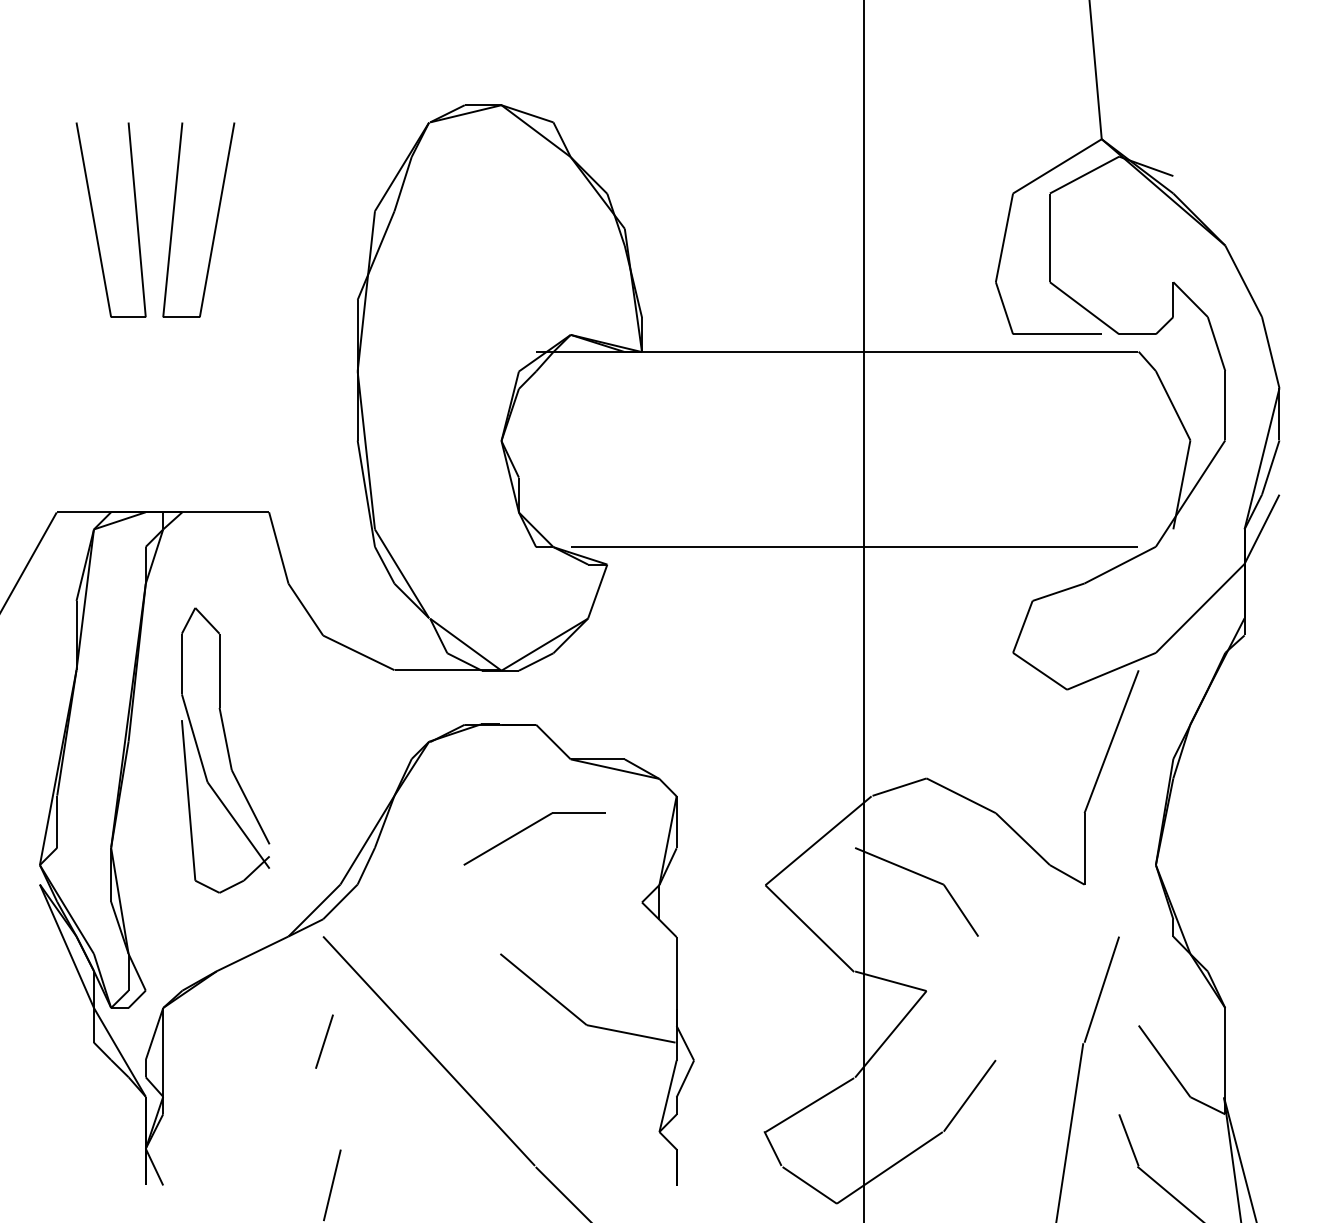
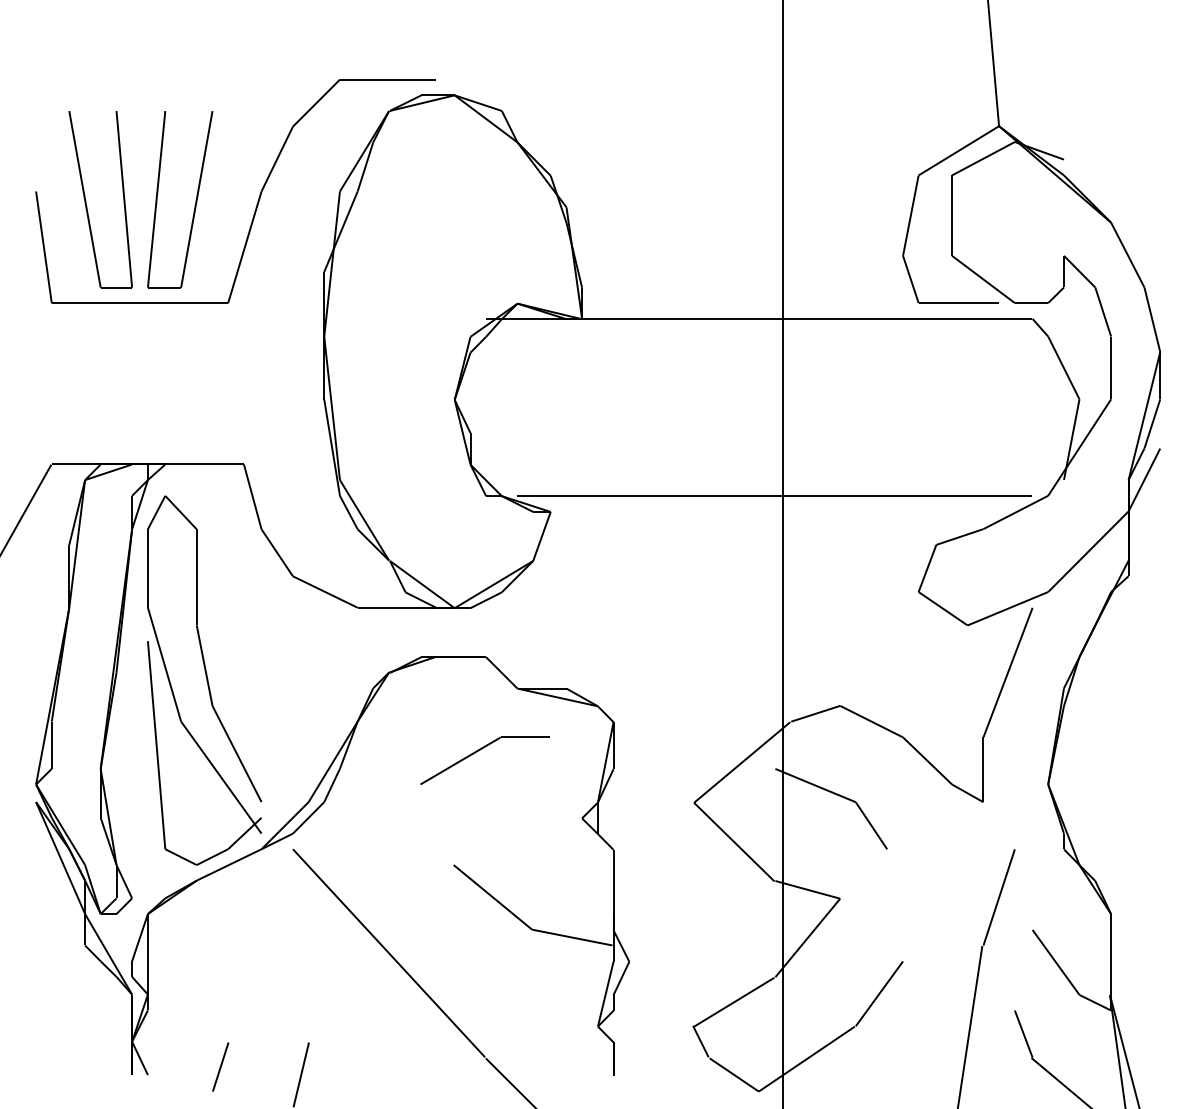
part: (284, 220) -> (257, 199), added
part: (225, 750) -> (204, 680), size x1.43
line: (324, 1041) -> (220, 1066), moved

